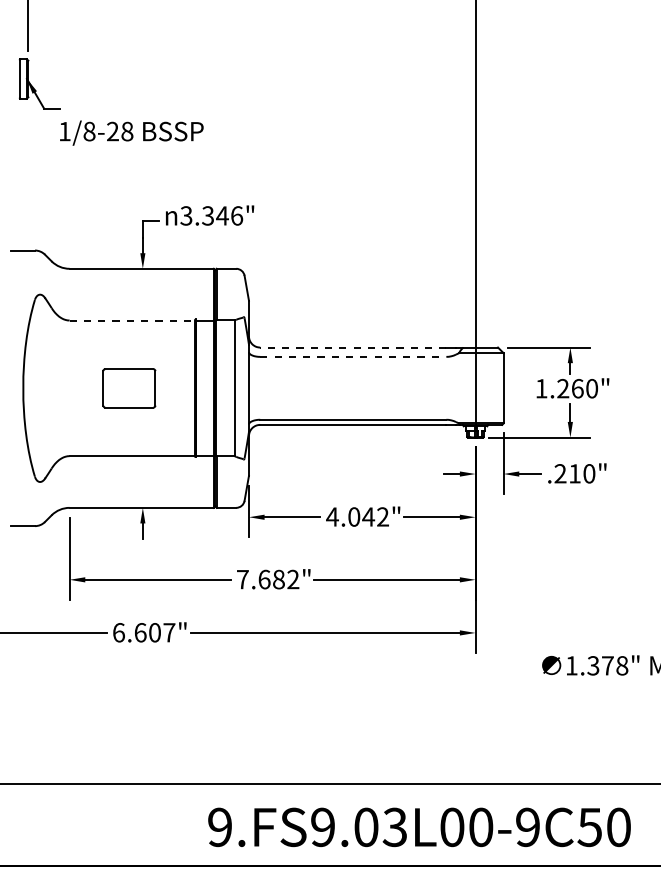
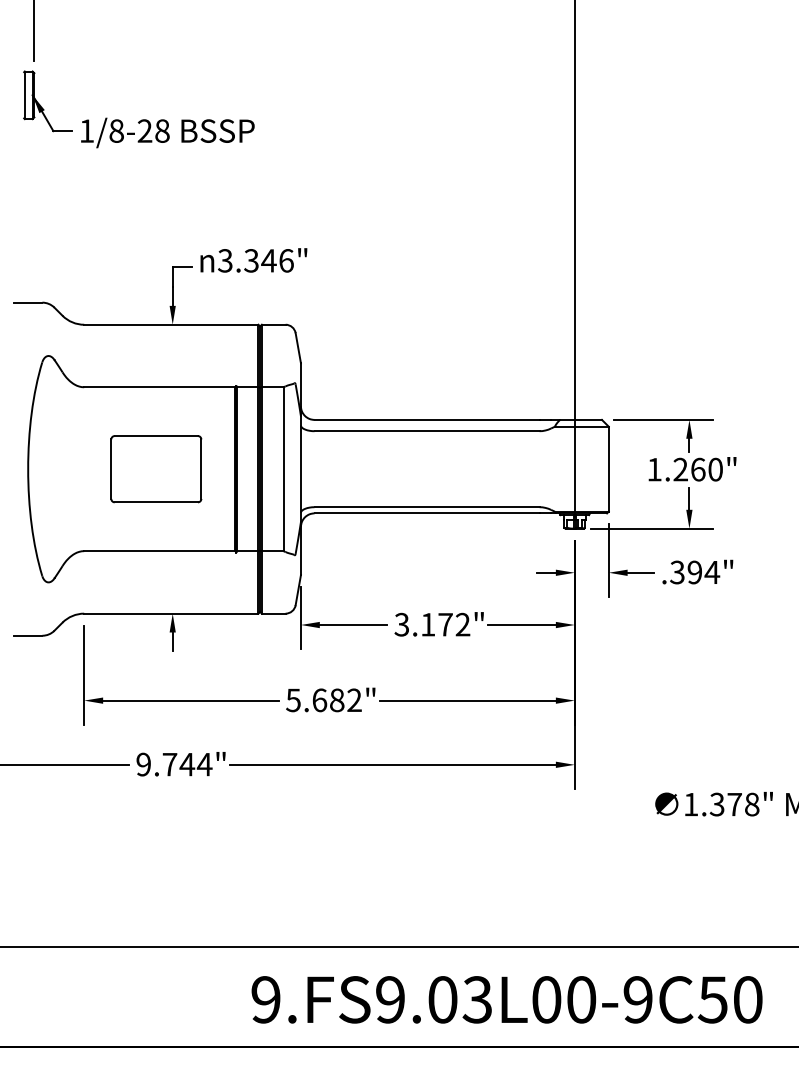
text: (131, 132) -> (167, 132), moved
line: (132, 320) -> (160, 387), dashed -> solid
line: (352, 347) -> (426, 419), dashed -> solid
line: (353, 356) -> (427, 430), dashed -> solid
part: (129, 388) -> (156, 469), size x1.43
text: (574, 473) -> (694, 572), .210" -> .394"
text: (350, 516) -> (423, 624), 4.042" -> 3.172"
text: (242, 579) -> (293, 700), 7.682" -> 5.682"
text: (144, 632) -> (174, 764), 6.607" -> 9.744"

